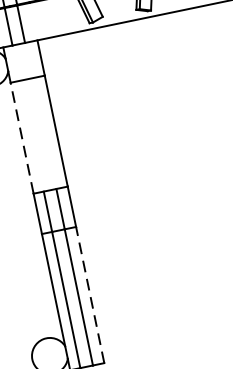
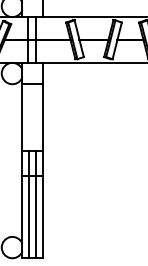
line: (22, 137) -> (22, 117), dashed -> solid
line: (90, 294) -> (43, 216), dashed -> solid

